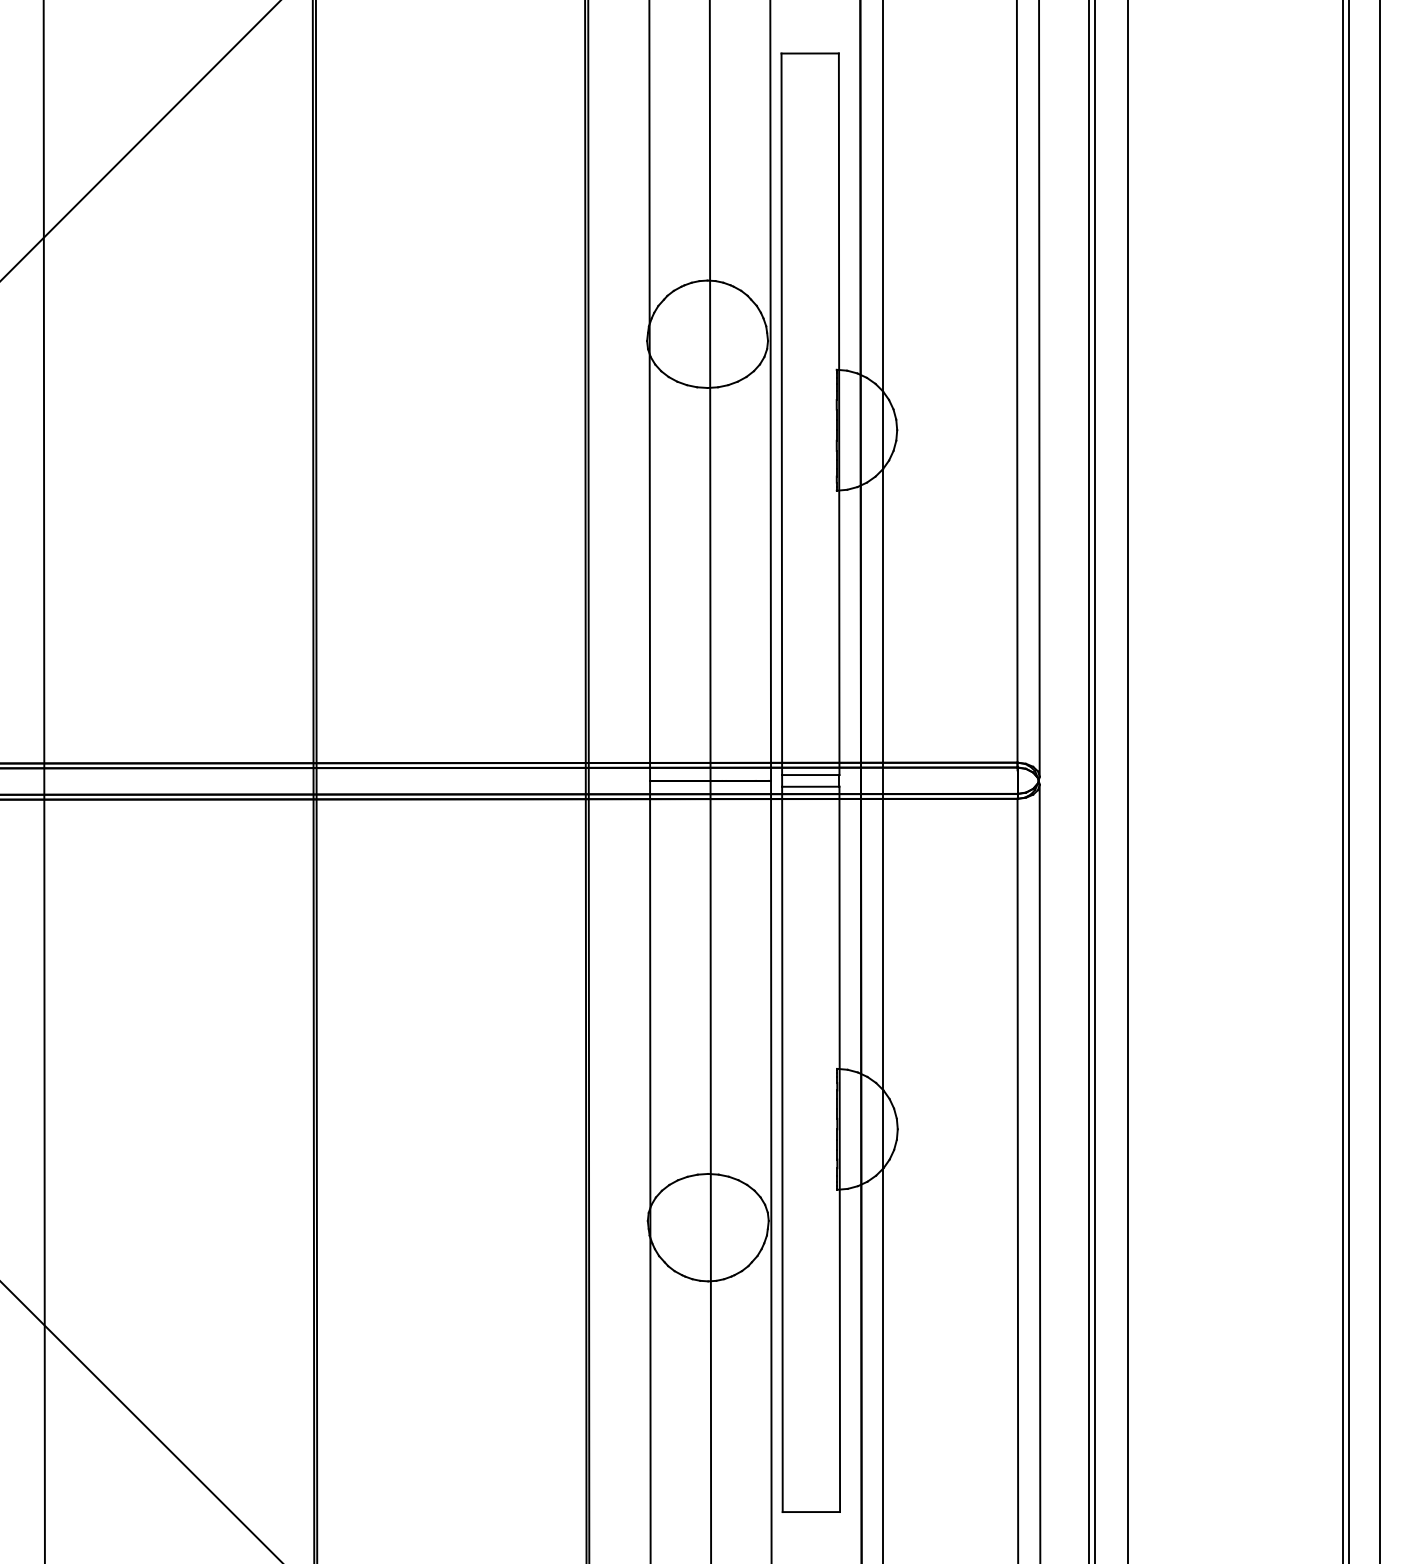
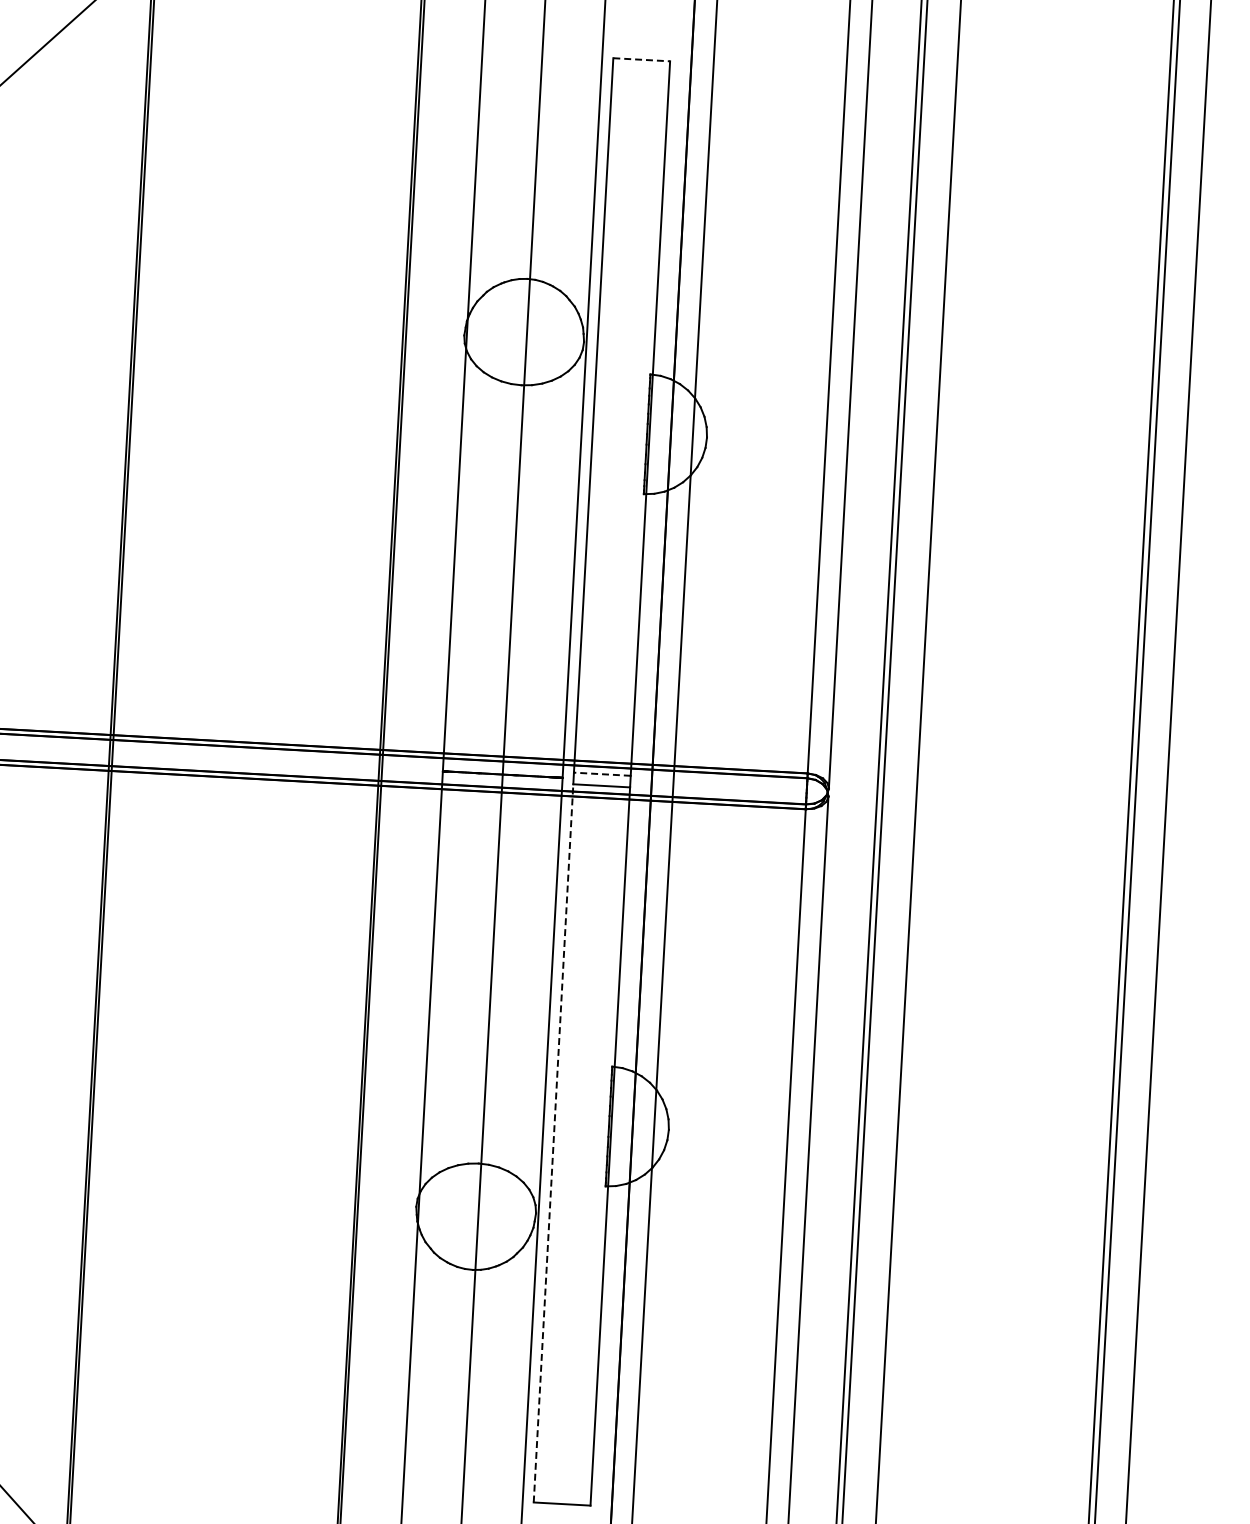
line: (810, 53) -> (642, 59), solid -> dashed
line: (810, 775) -> (602, 774), solid -> dashed
line: (782, 1149) -> (553, 1143), solid -> dashed

